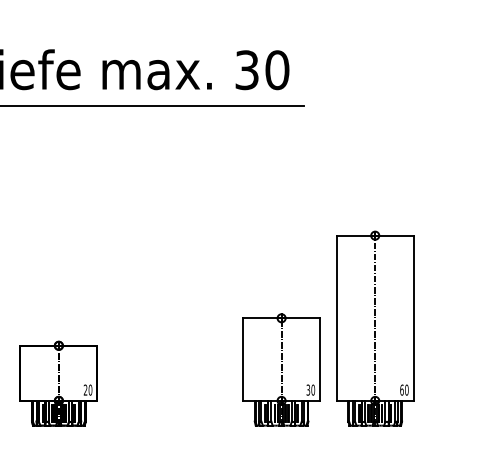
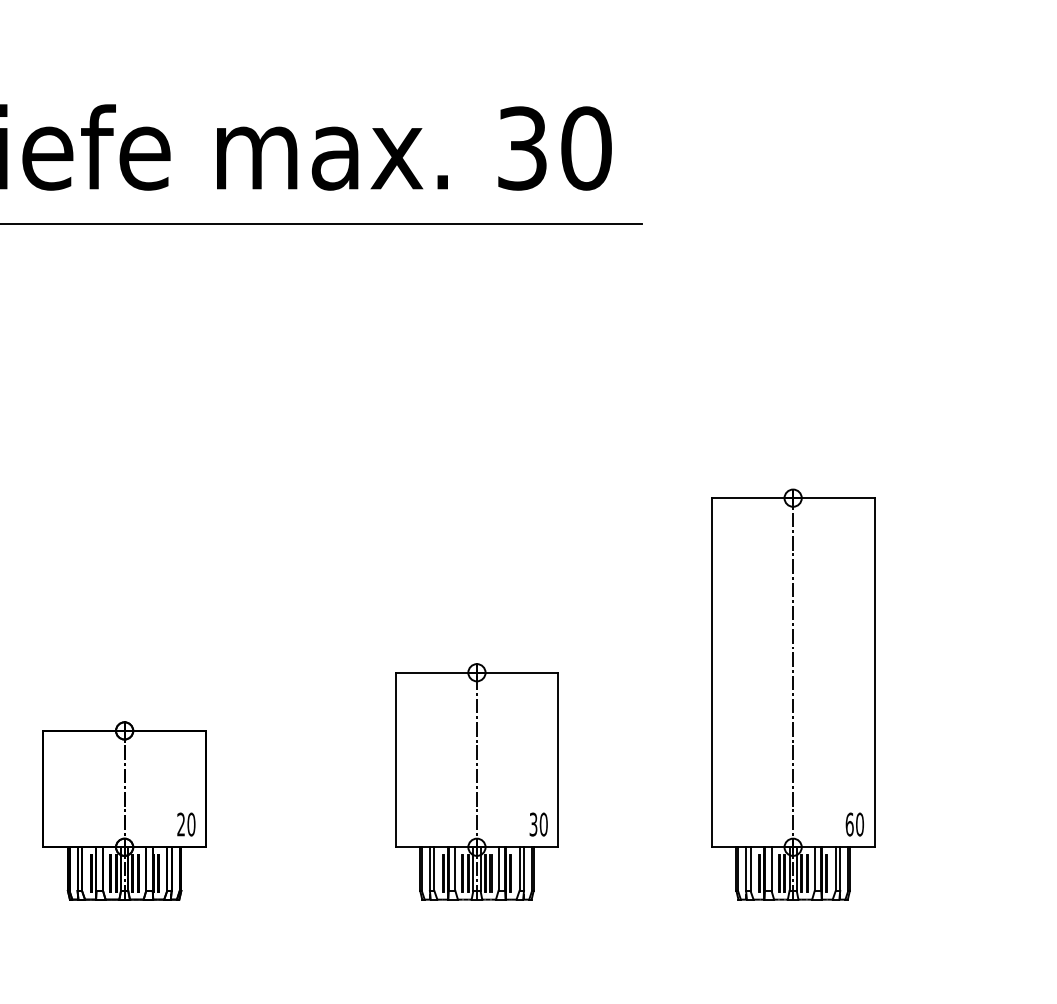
part: (281, 369) -> (476, 780), moved

